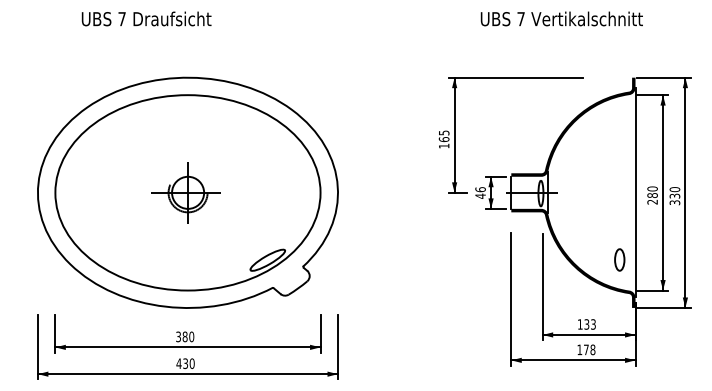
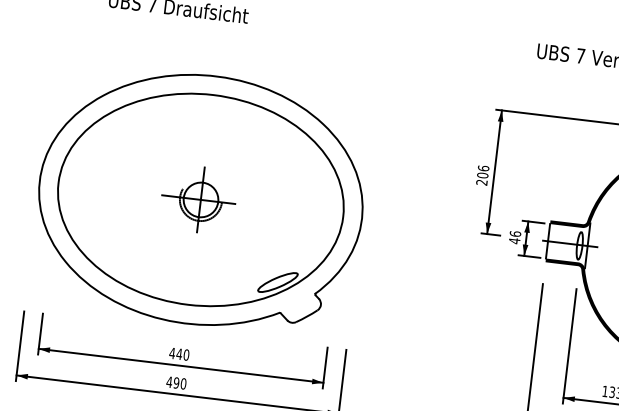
text: (443, 139) -> (482, 175), 165 -> 206
text: (181, 336) -> (175, 353), 380 -> 440
text: (185, 363) -> (176, 382), 430 -> 490

